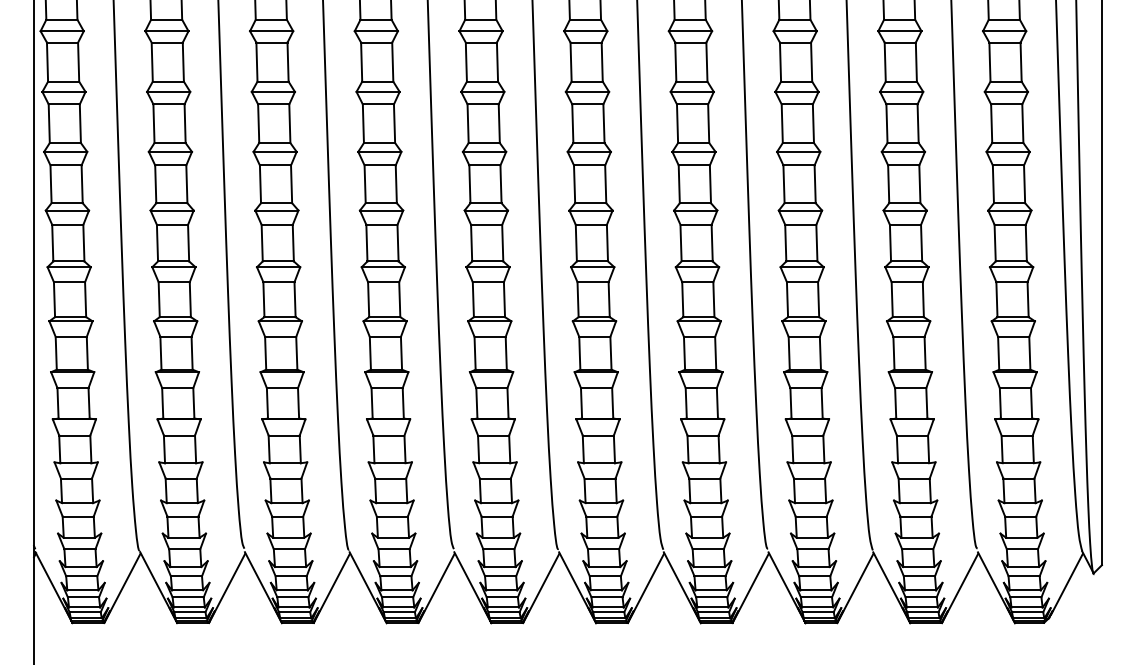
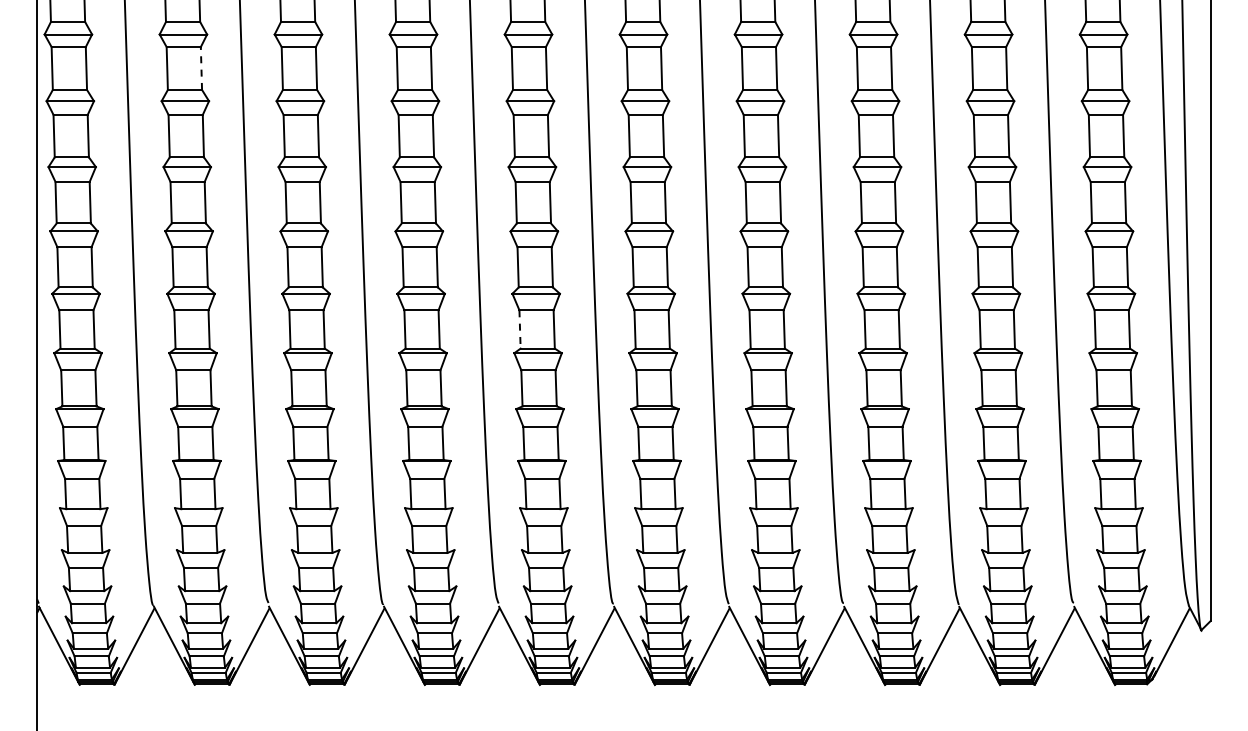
line: (183, 62) -> (201, 68), solid -> dashed
line: (473, 299) -> (520, 329), solid -> dashed

